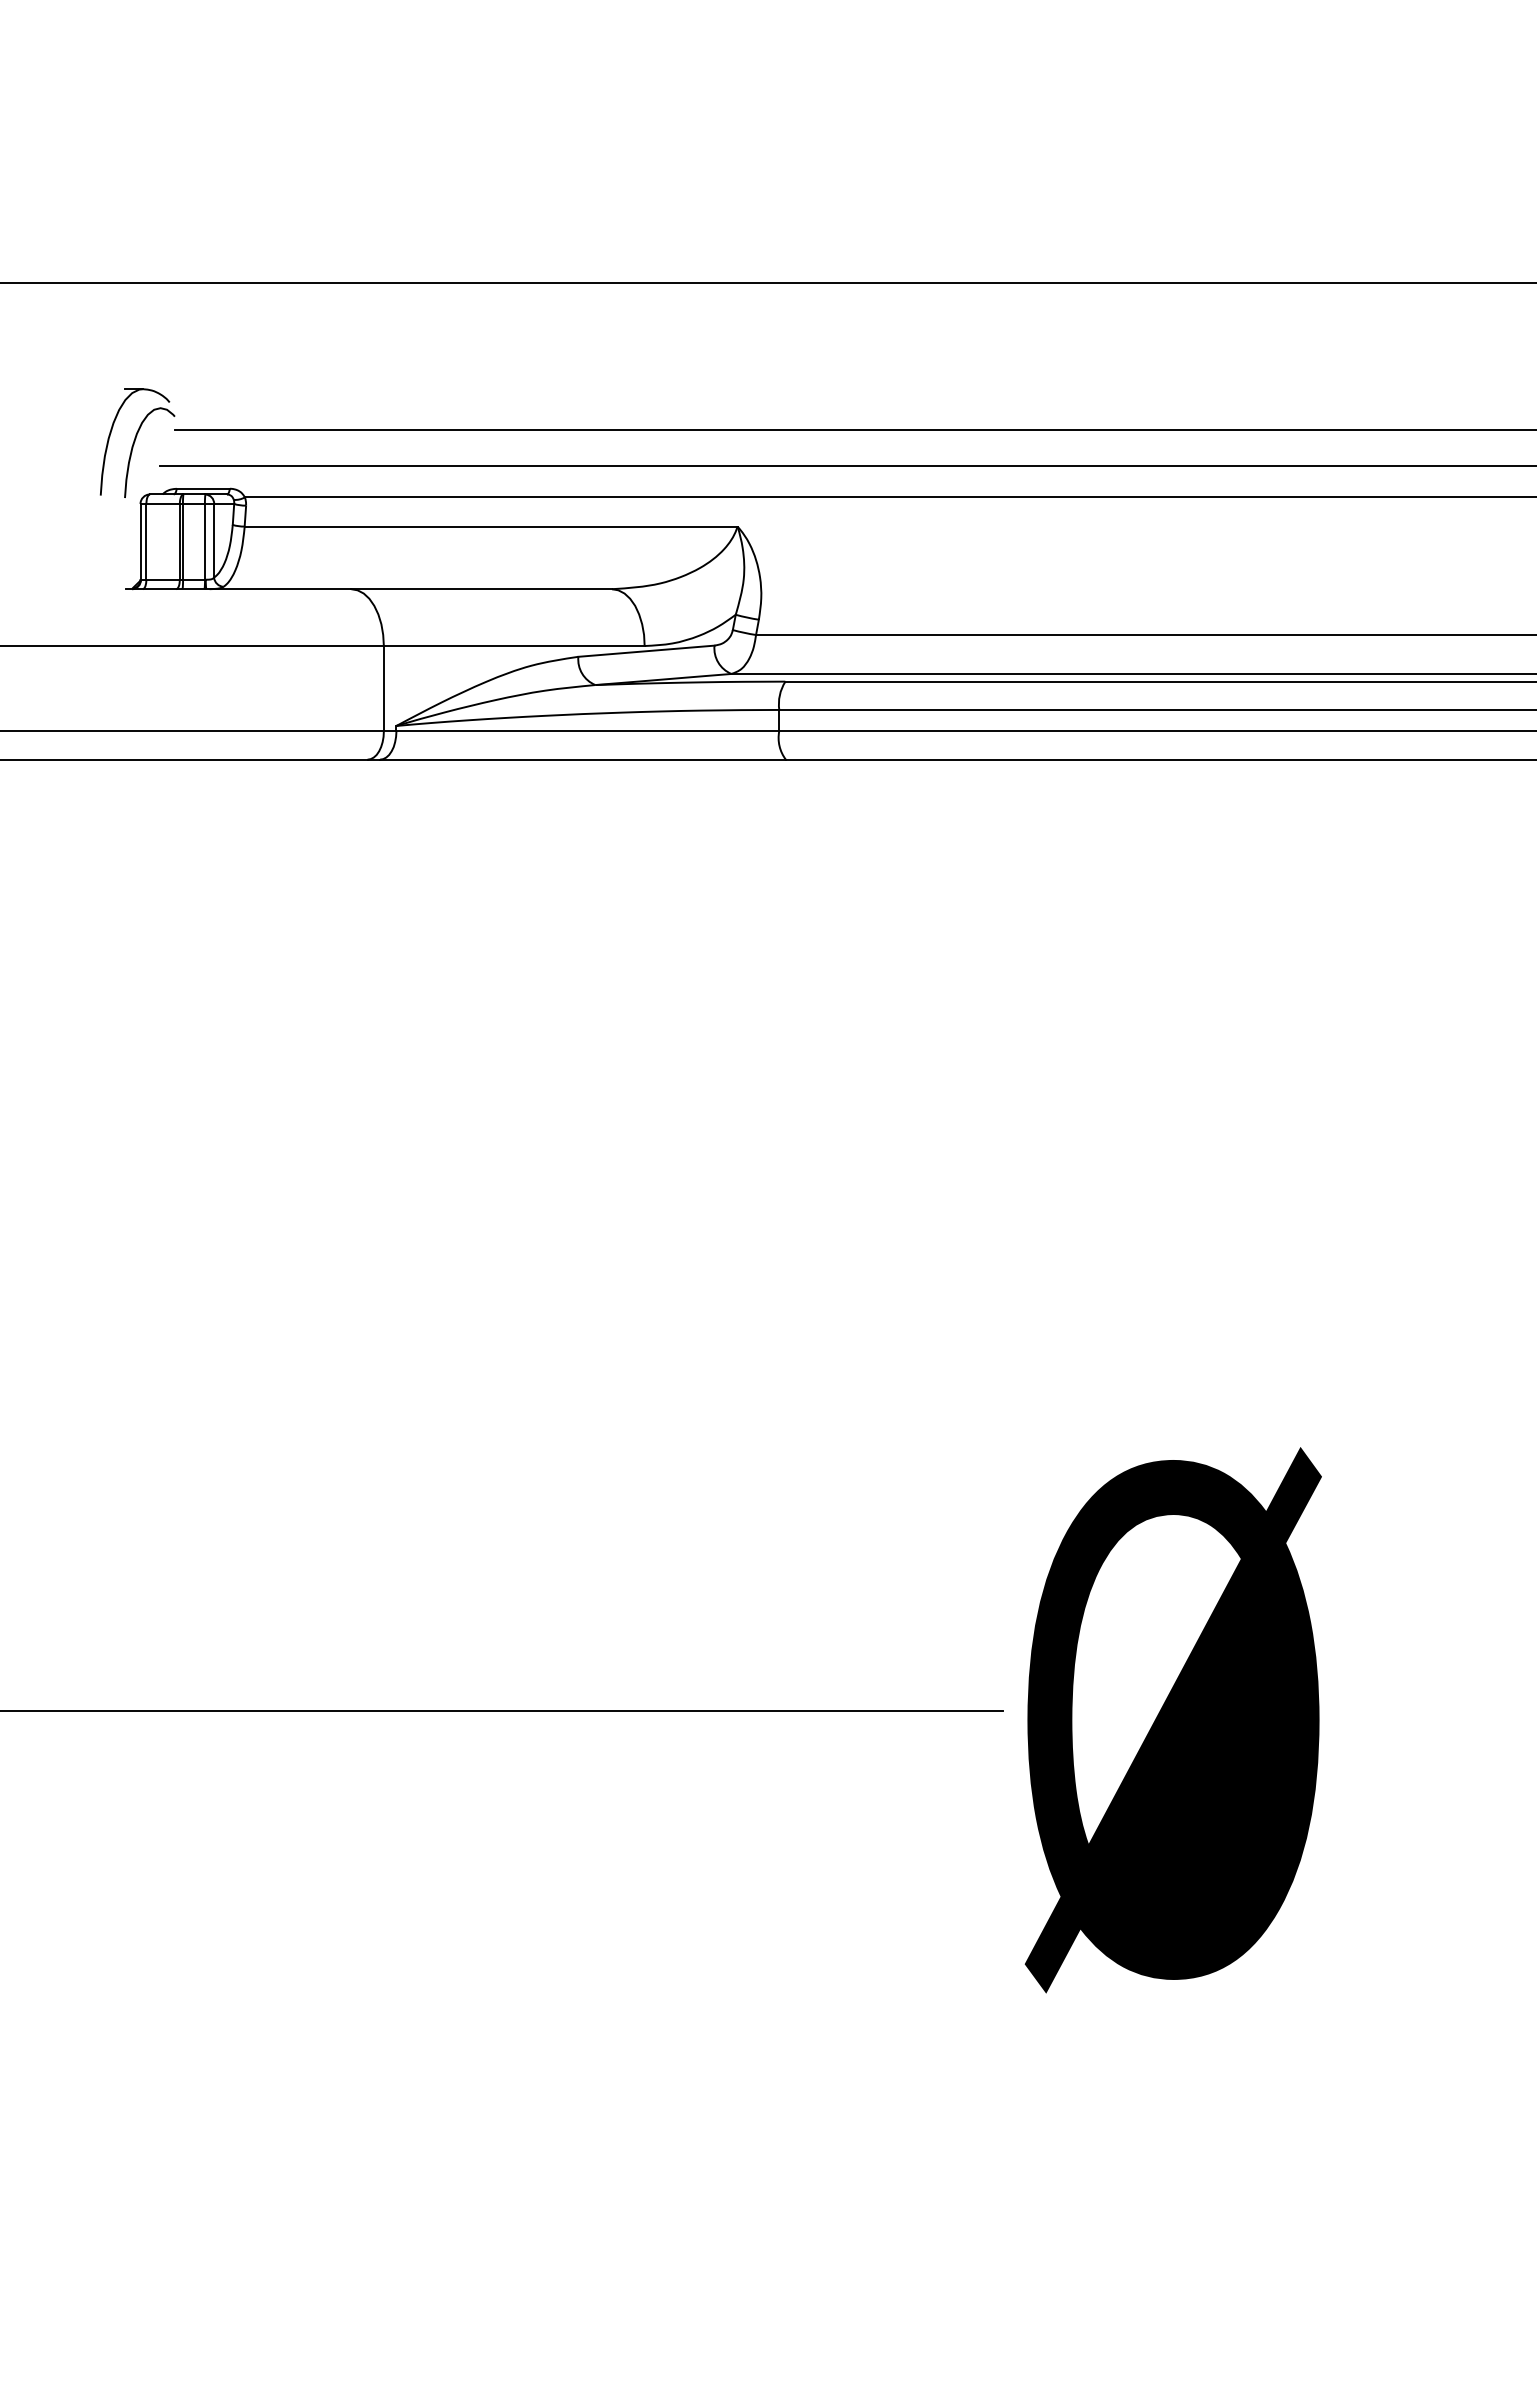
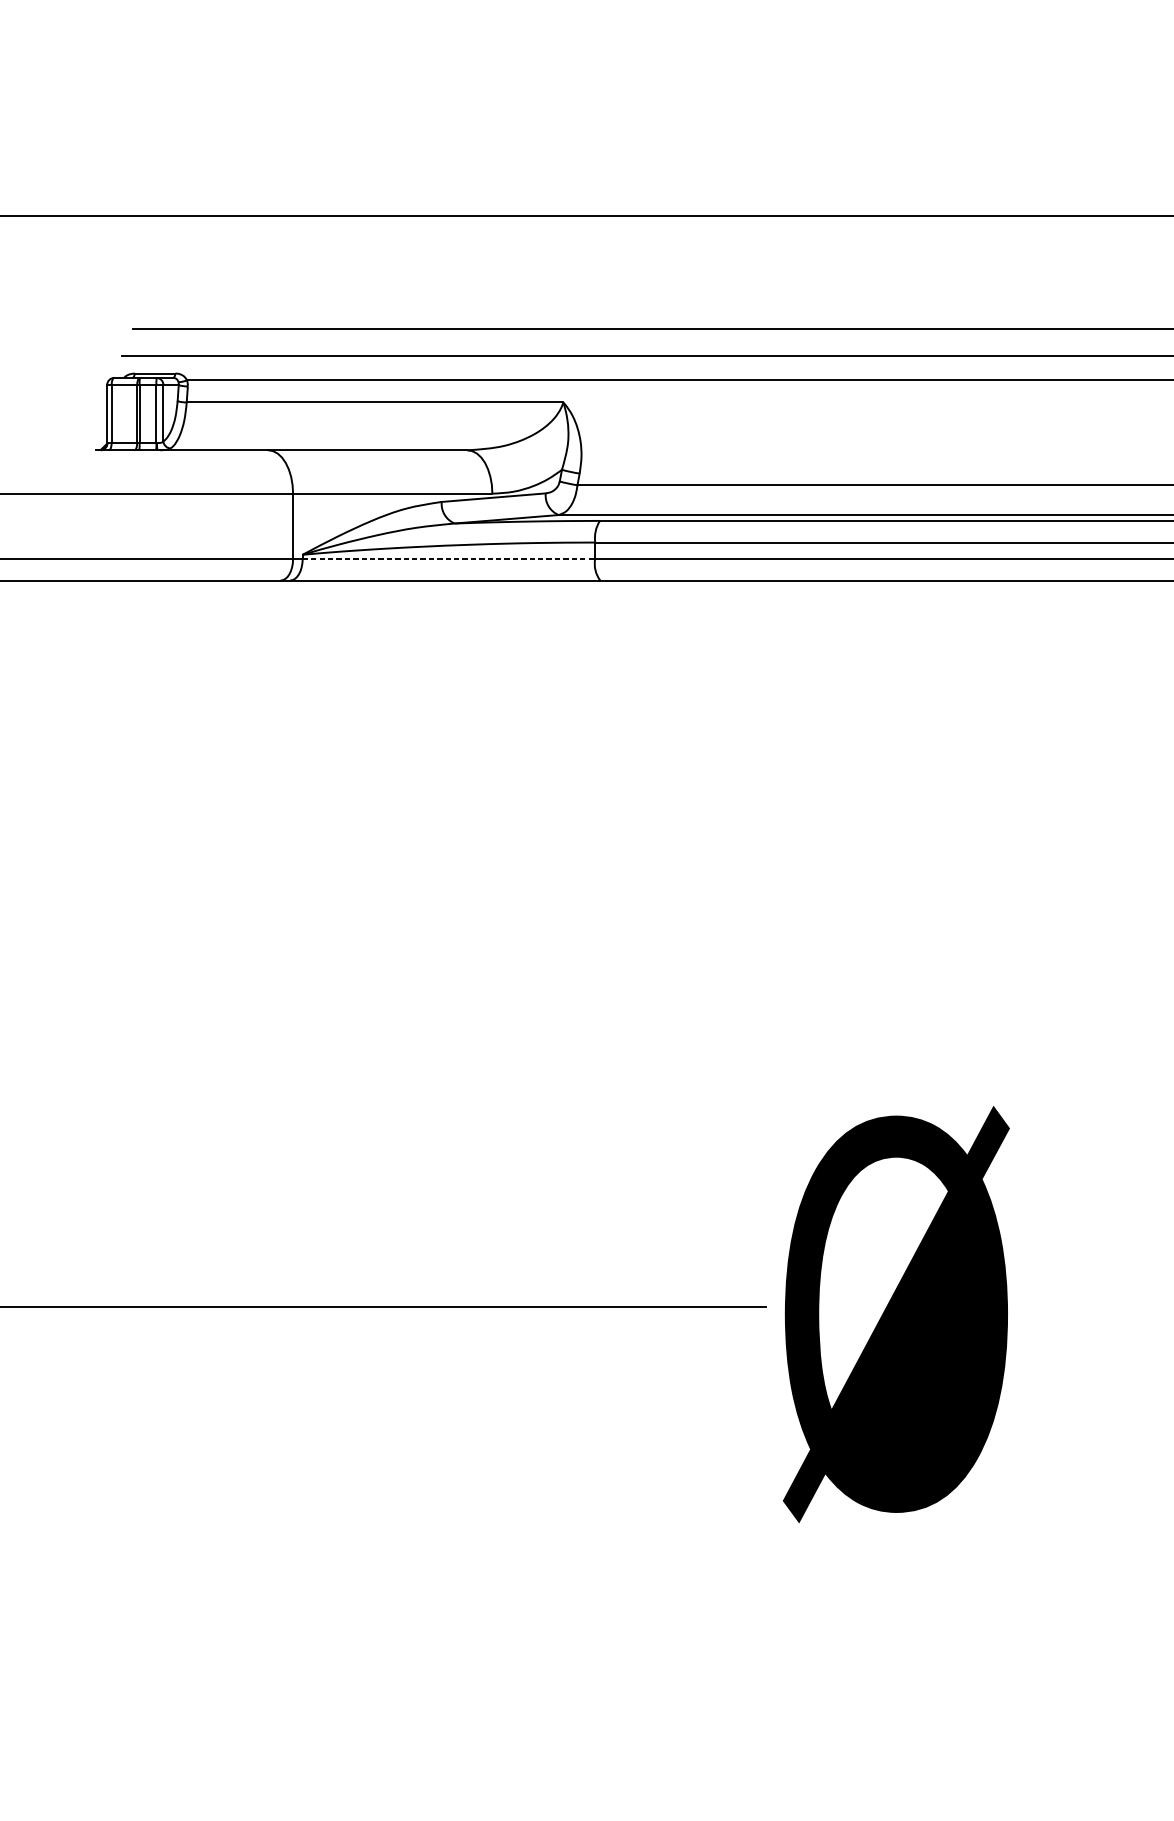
part: (137, 442) -> (104, 338), removed
line: (588, 731) -> (449, 559), solid -> dashed

